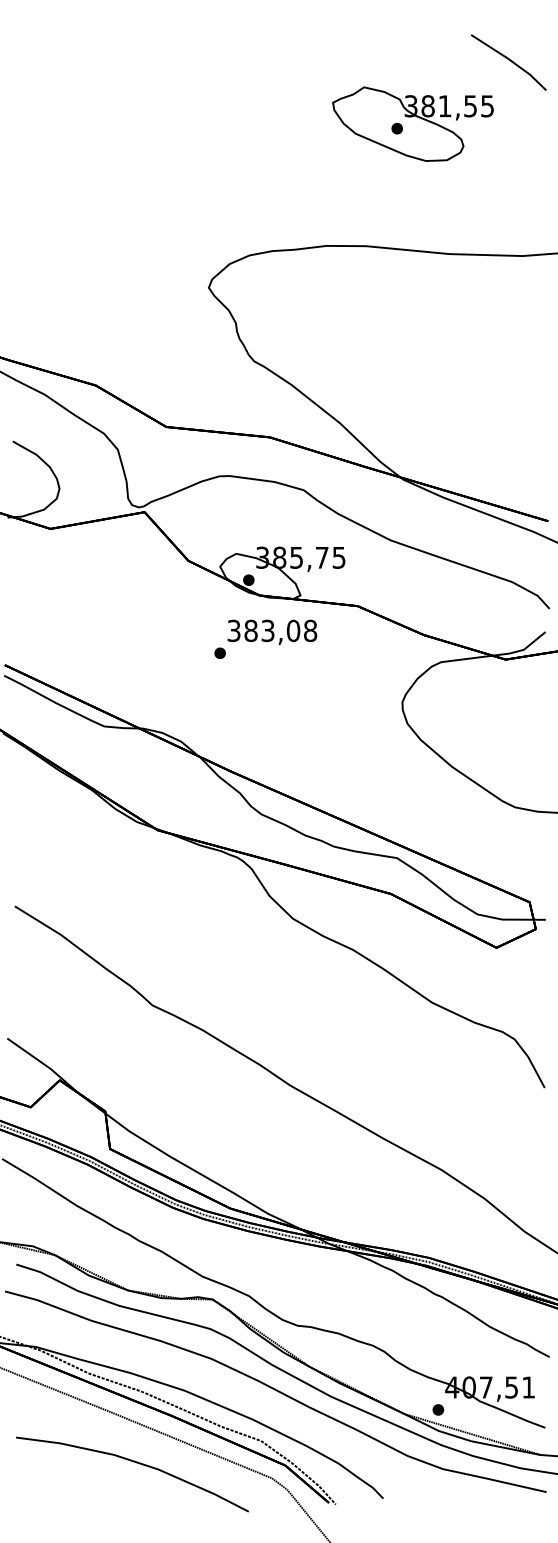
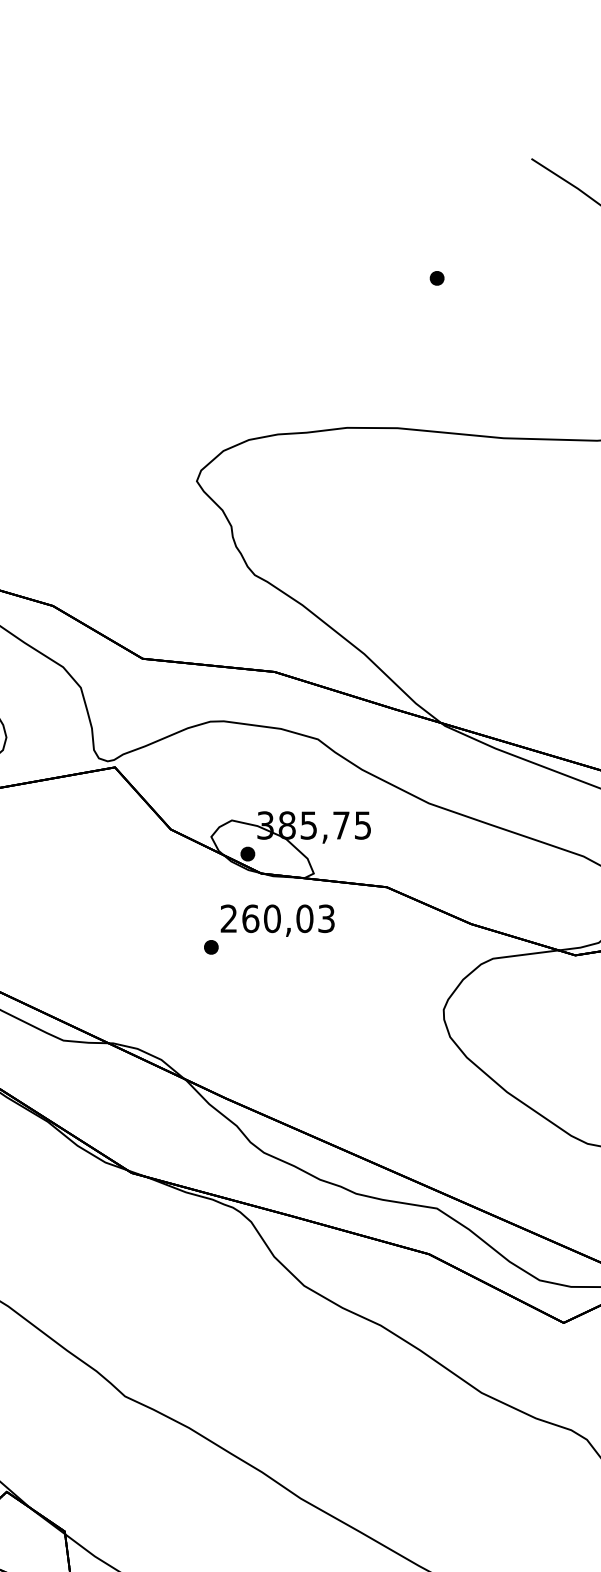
part: (412, 123) -> (456, 271), removed
text: (272, 630) -> (278, 918), 383,08 -> 260,03

